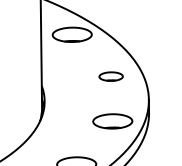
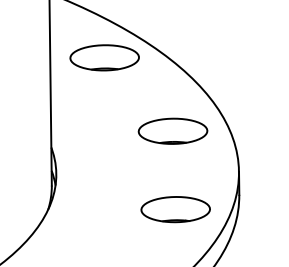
part: (110, 76) -> (171, 130), size x1.67

